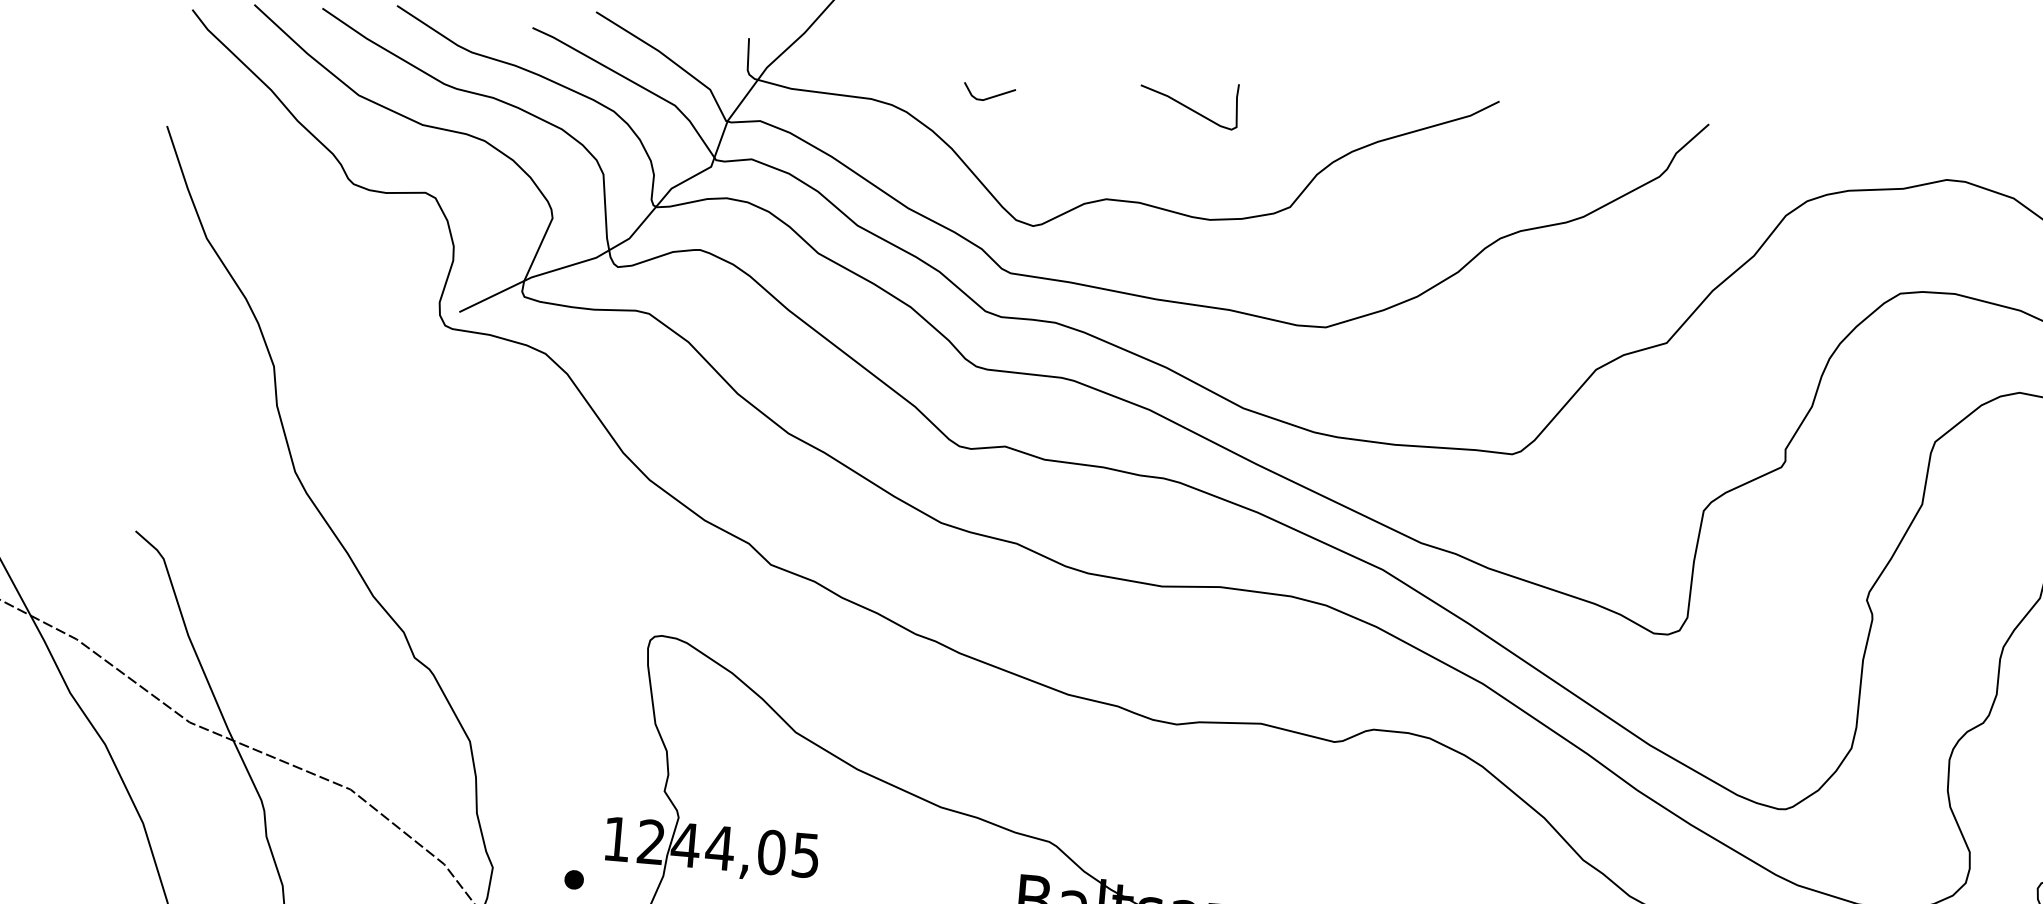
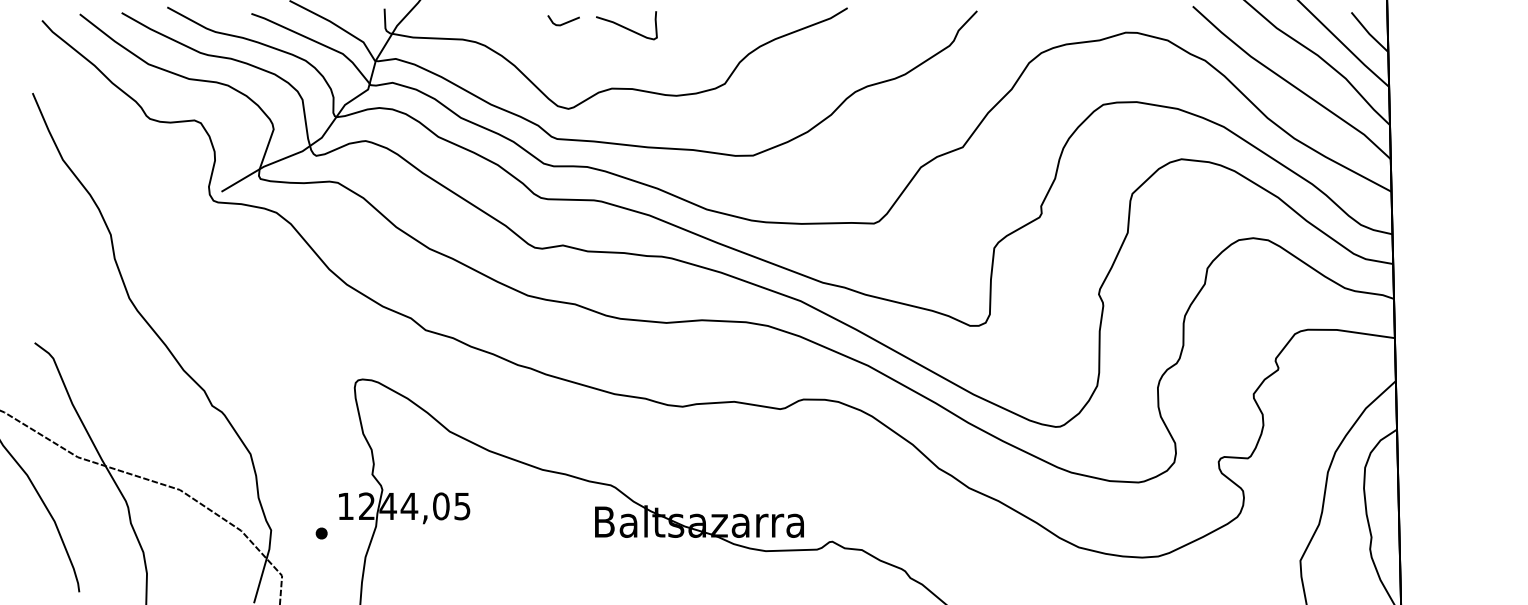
line: (990, 96) -> (564, 22), moved
curve: (1188, 106) -> (626, 27), moved

